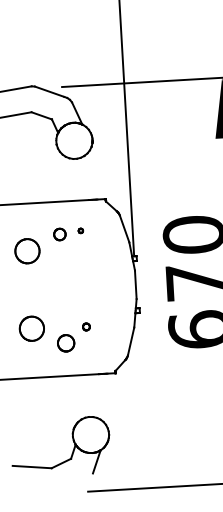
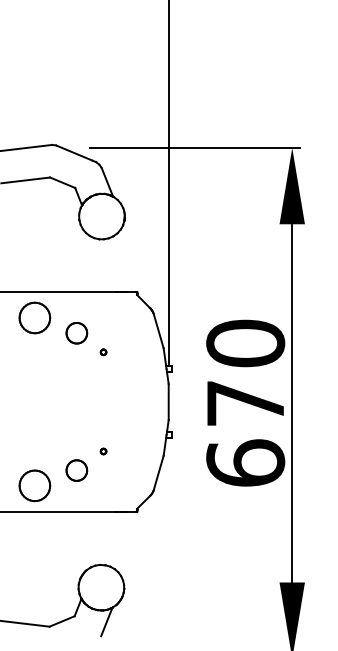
part: (80, 231) -> (103, 352), moved
part: (59, 234) -> (76, 333), size x1.43
part: (27, 250) -> (34, 317), moved
part: (86, 326) -> (103, 451), size x0.62
part: (31, 328) -> (34, 485), moved

